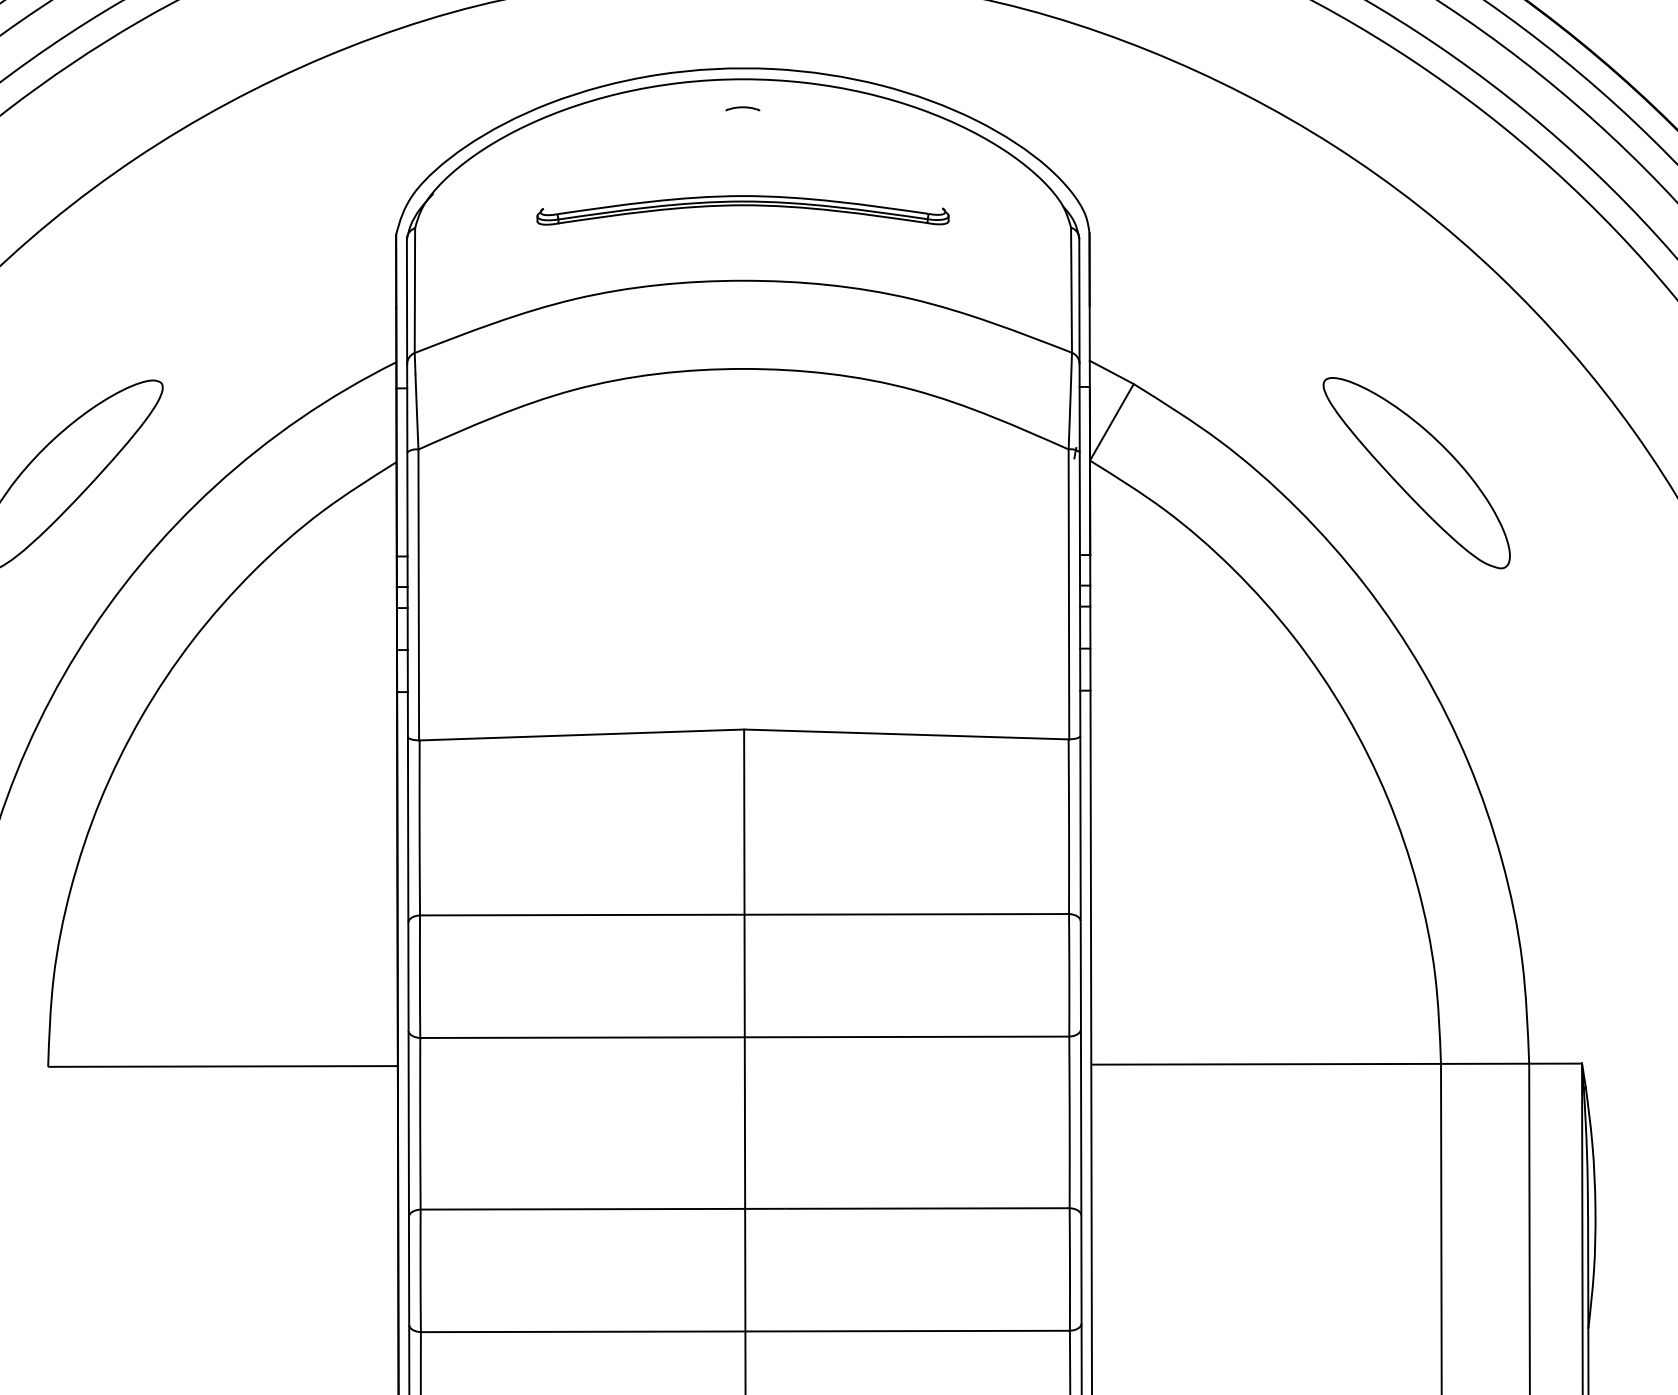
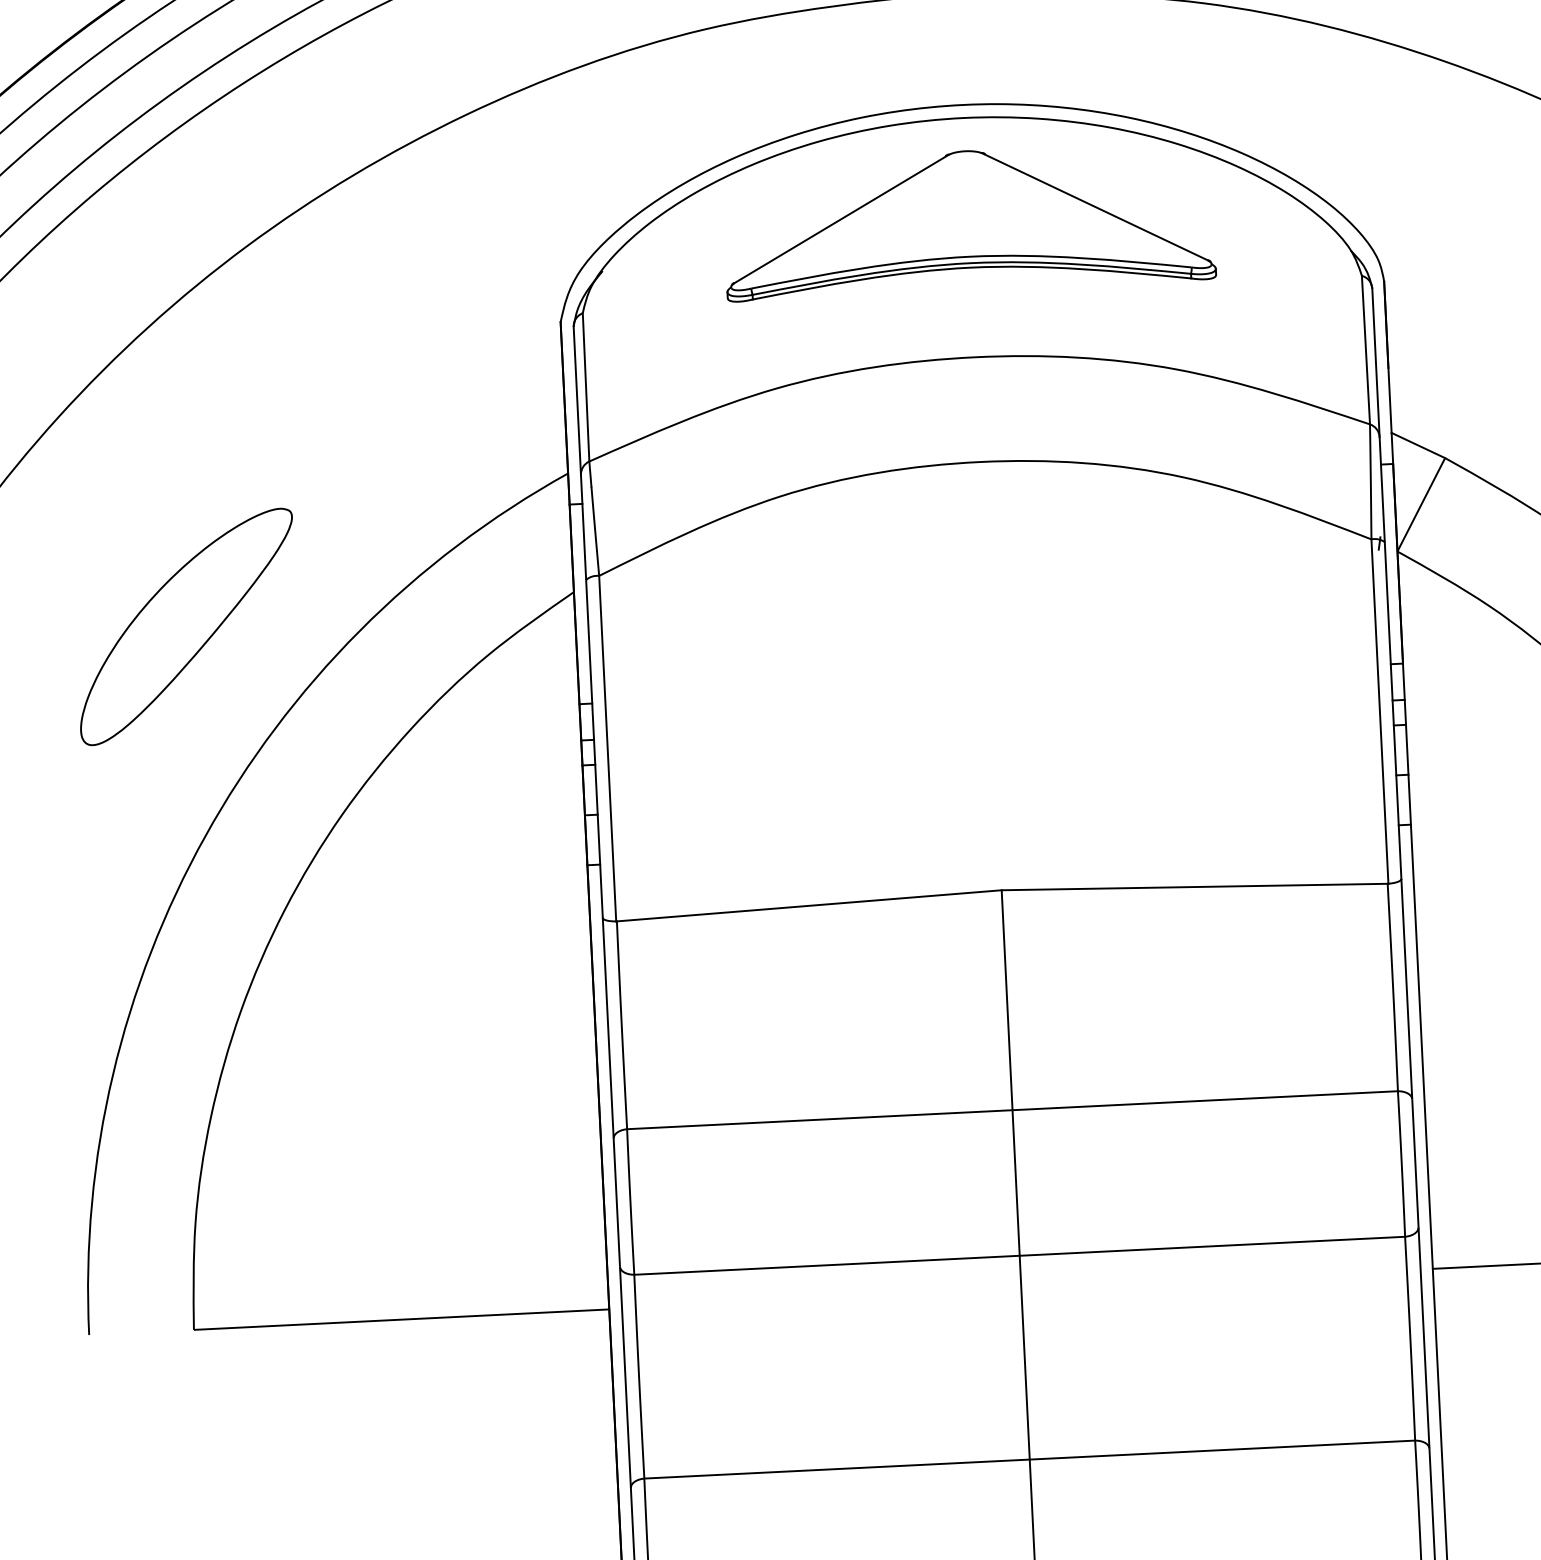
line: (636, 158) -> (841, 218), added
line: (849, 158) -> (1094, 206), added

